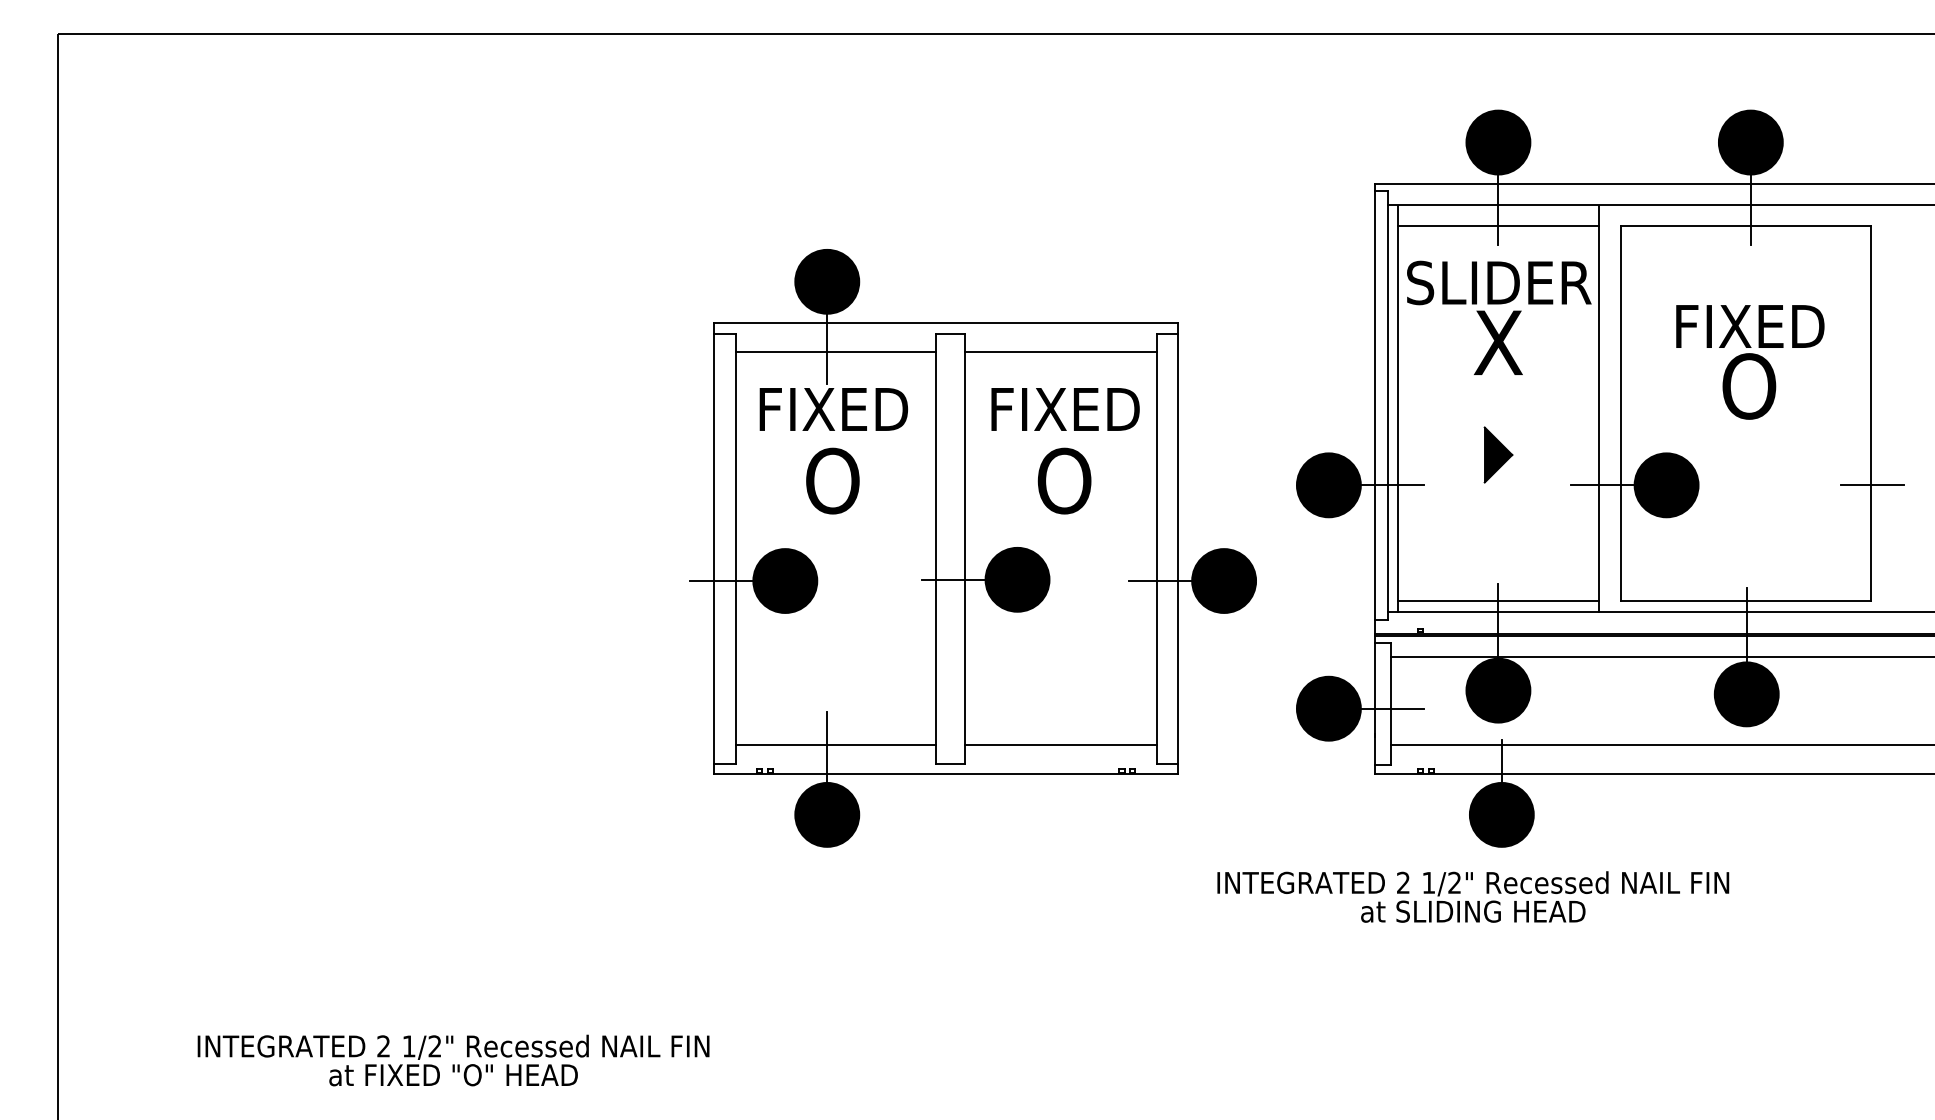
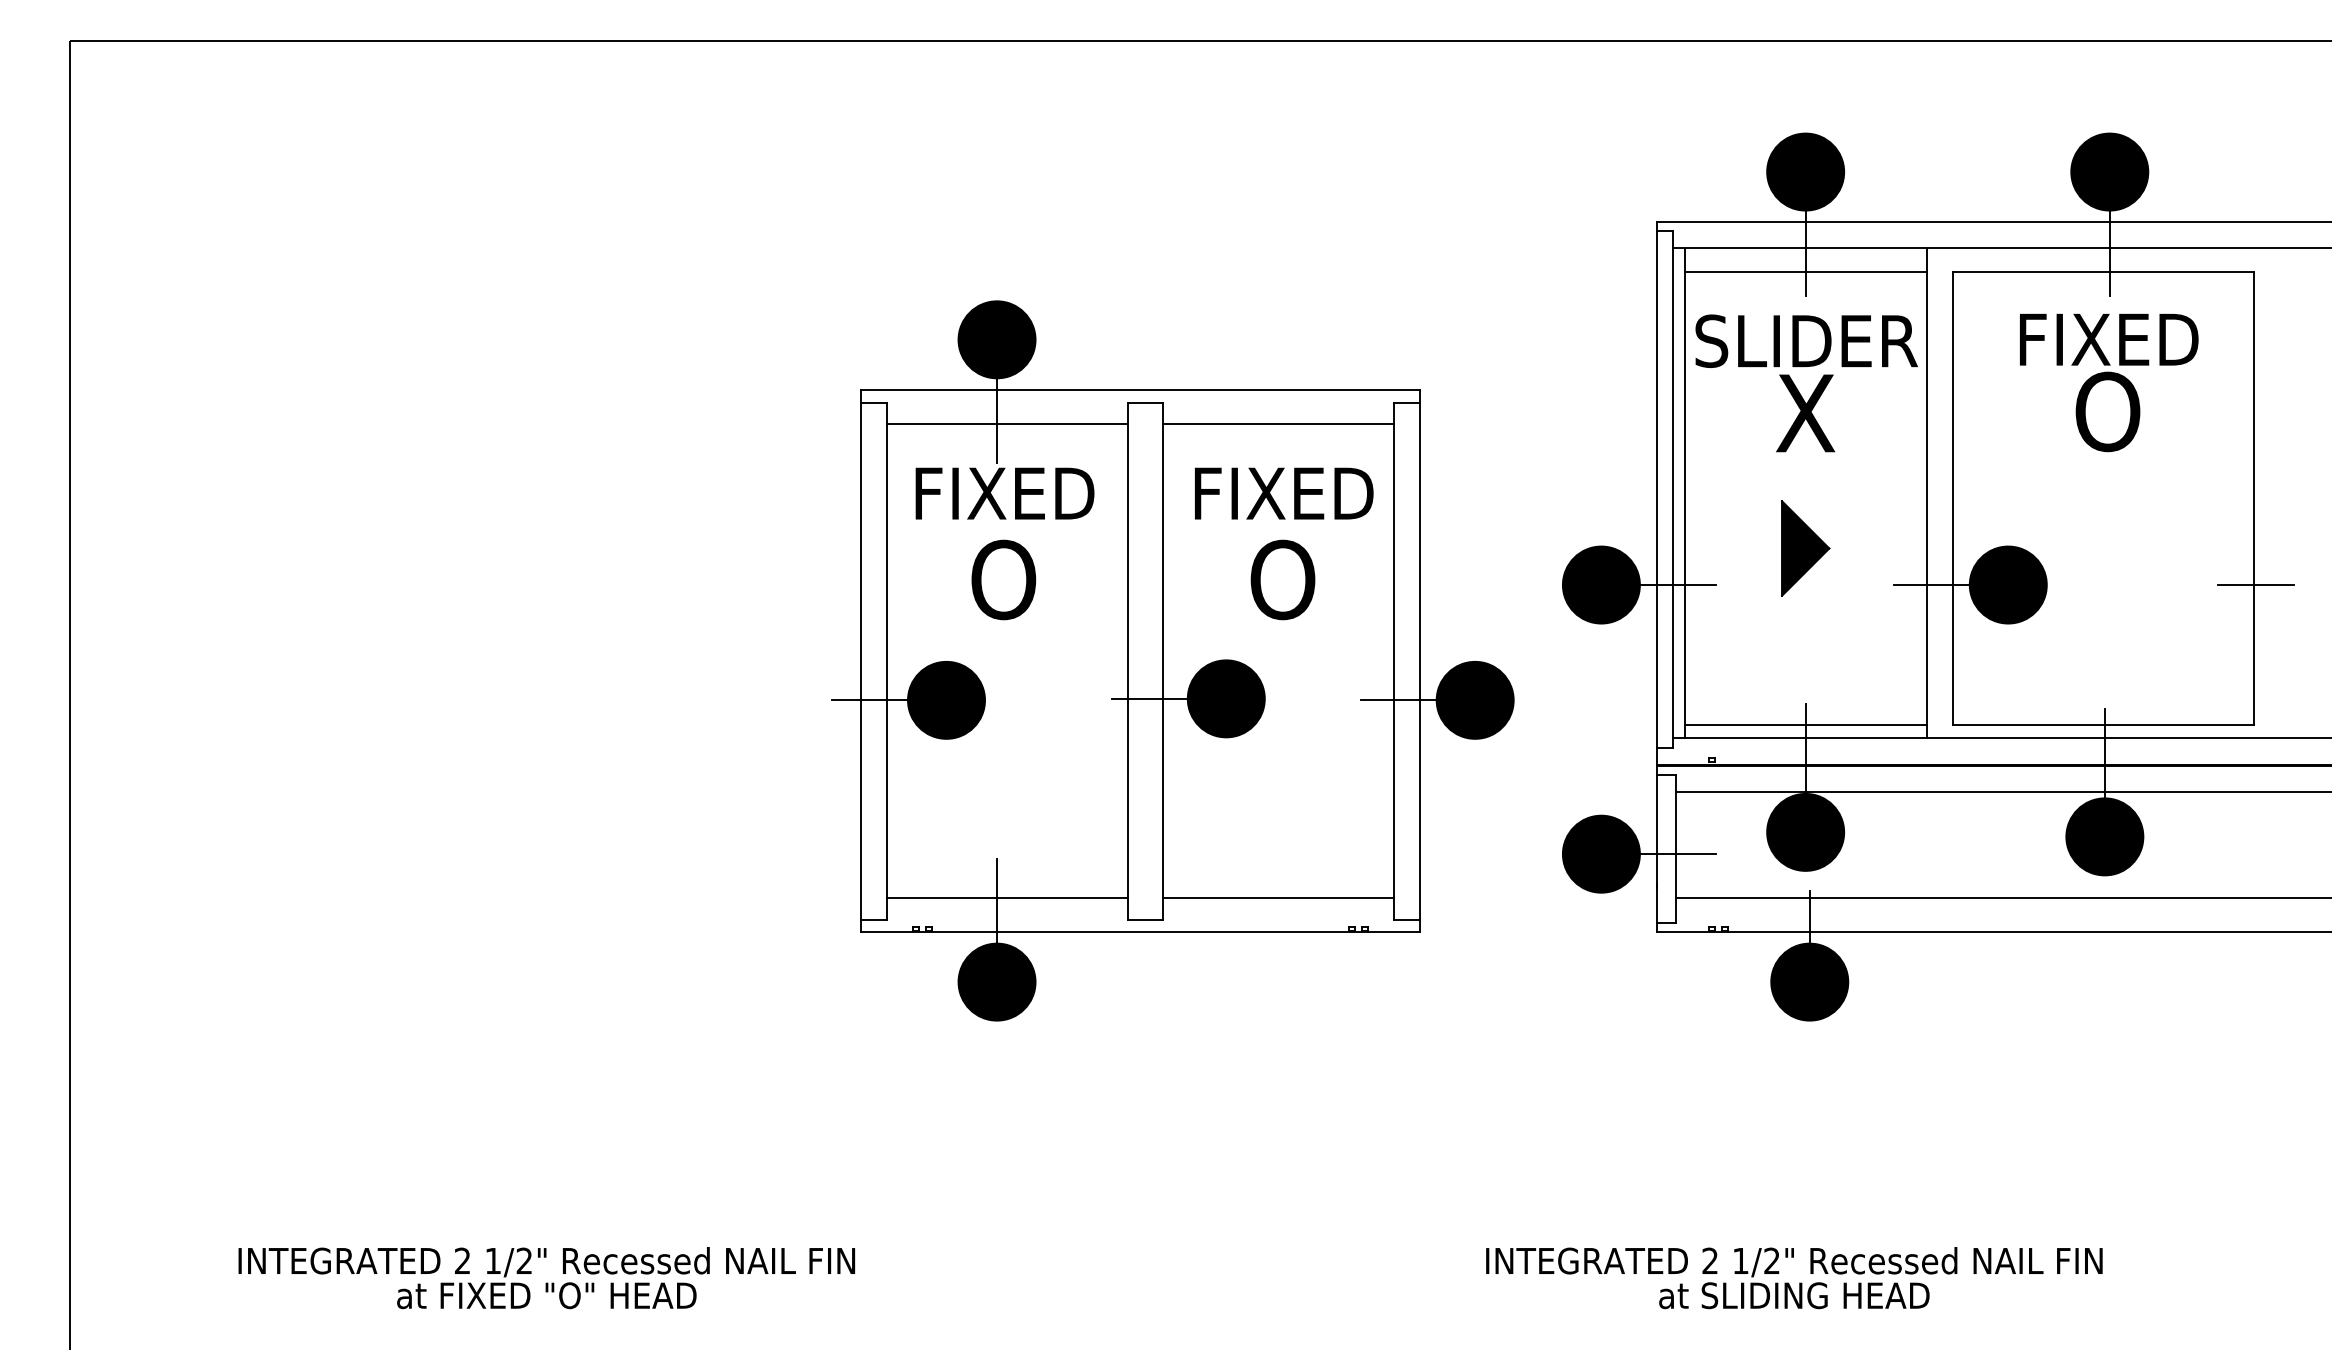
text: (1750, 362) -> (2109, 382), moved
part: (1498, 455) -> (1805, 548), size x1.43
text: (1473, 897) -> (1794, 1278), moved

